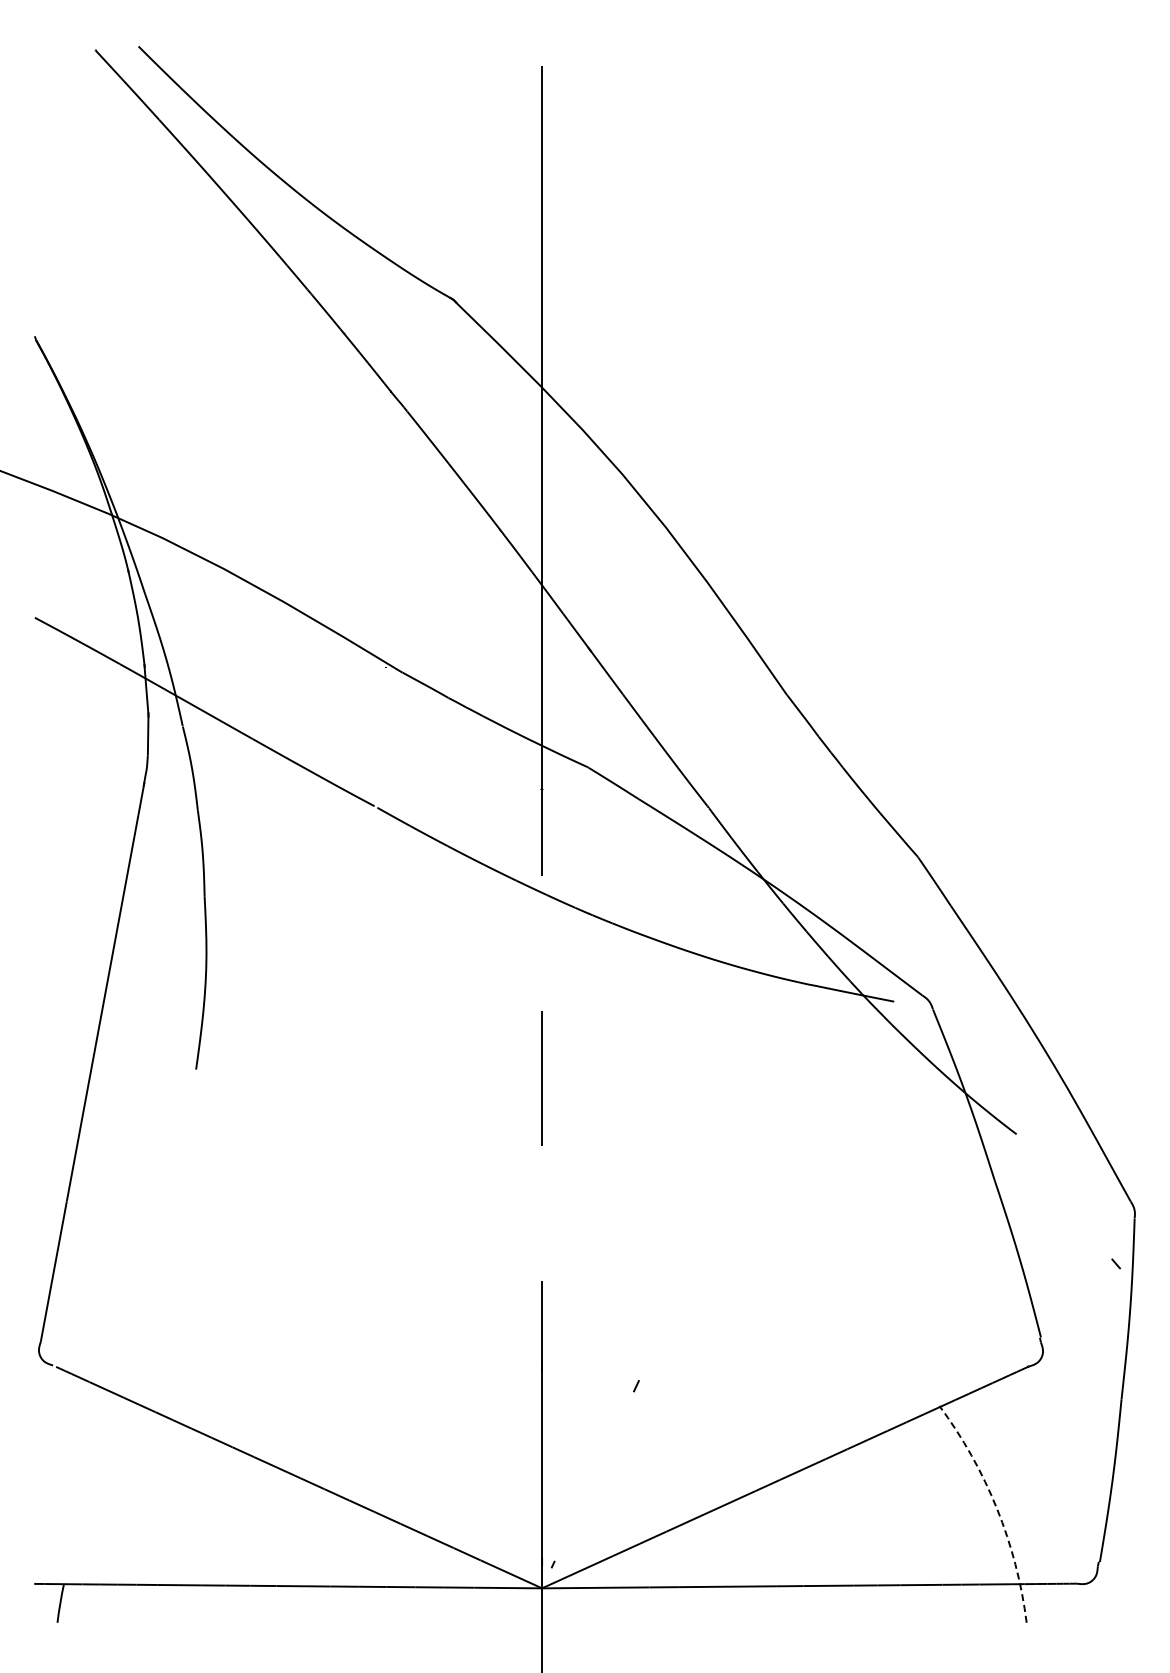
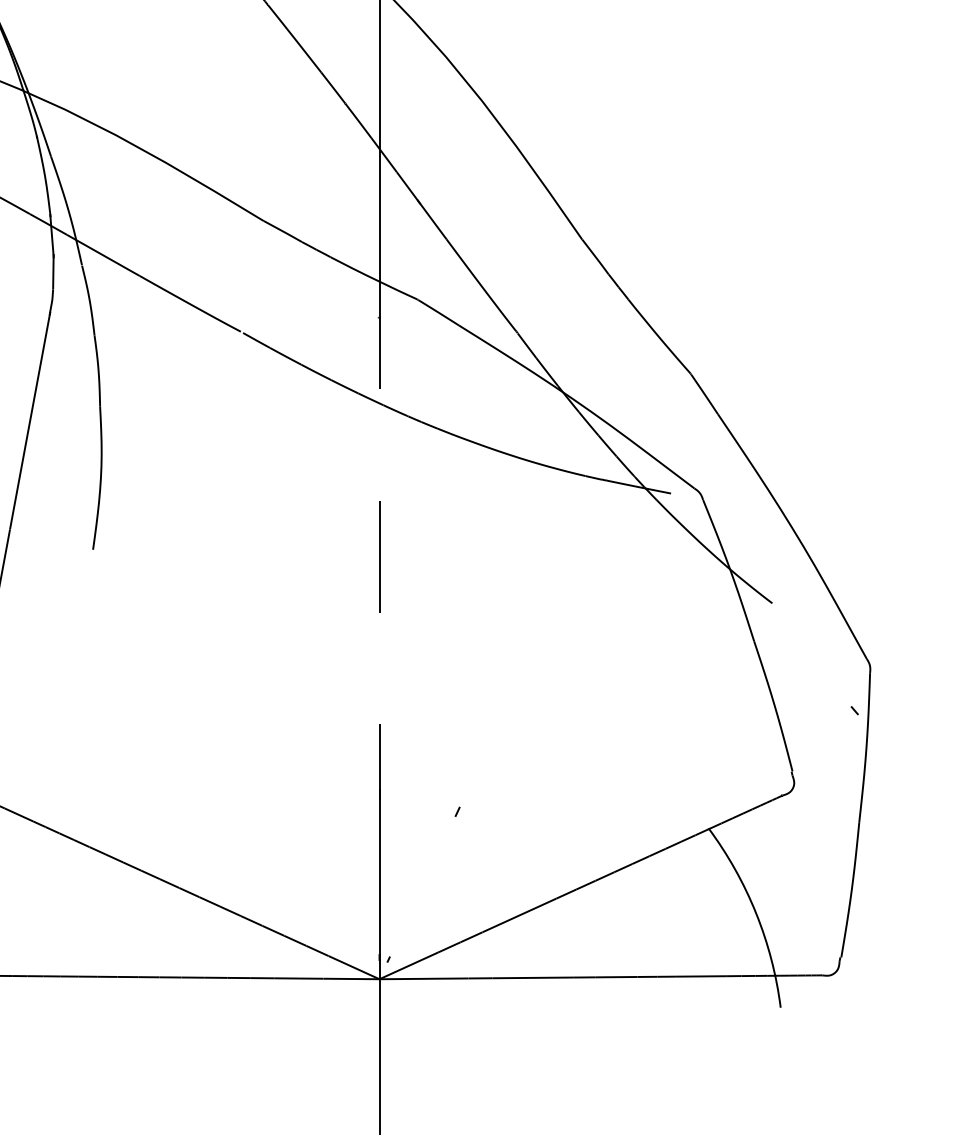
arc: (997, 1508) -> (756, 913), dashed -> solid

